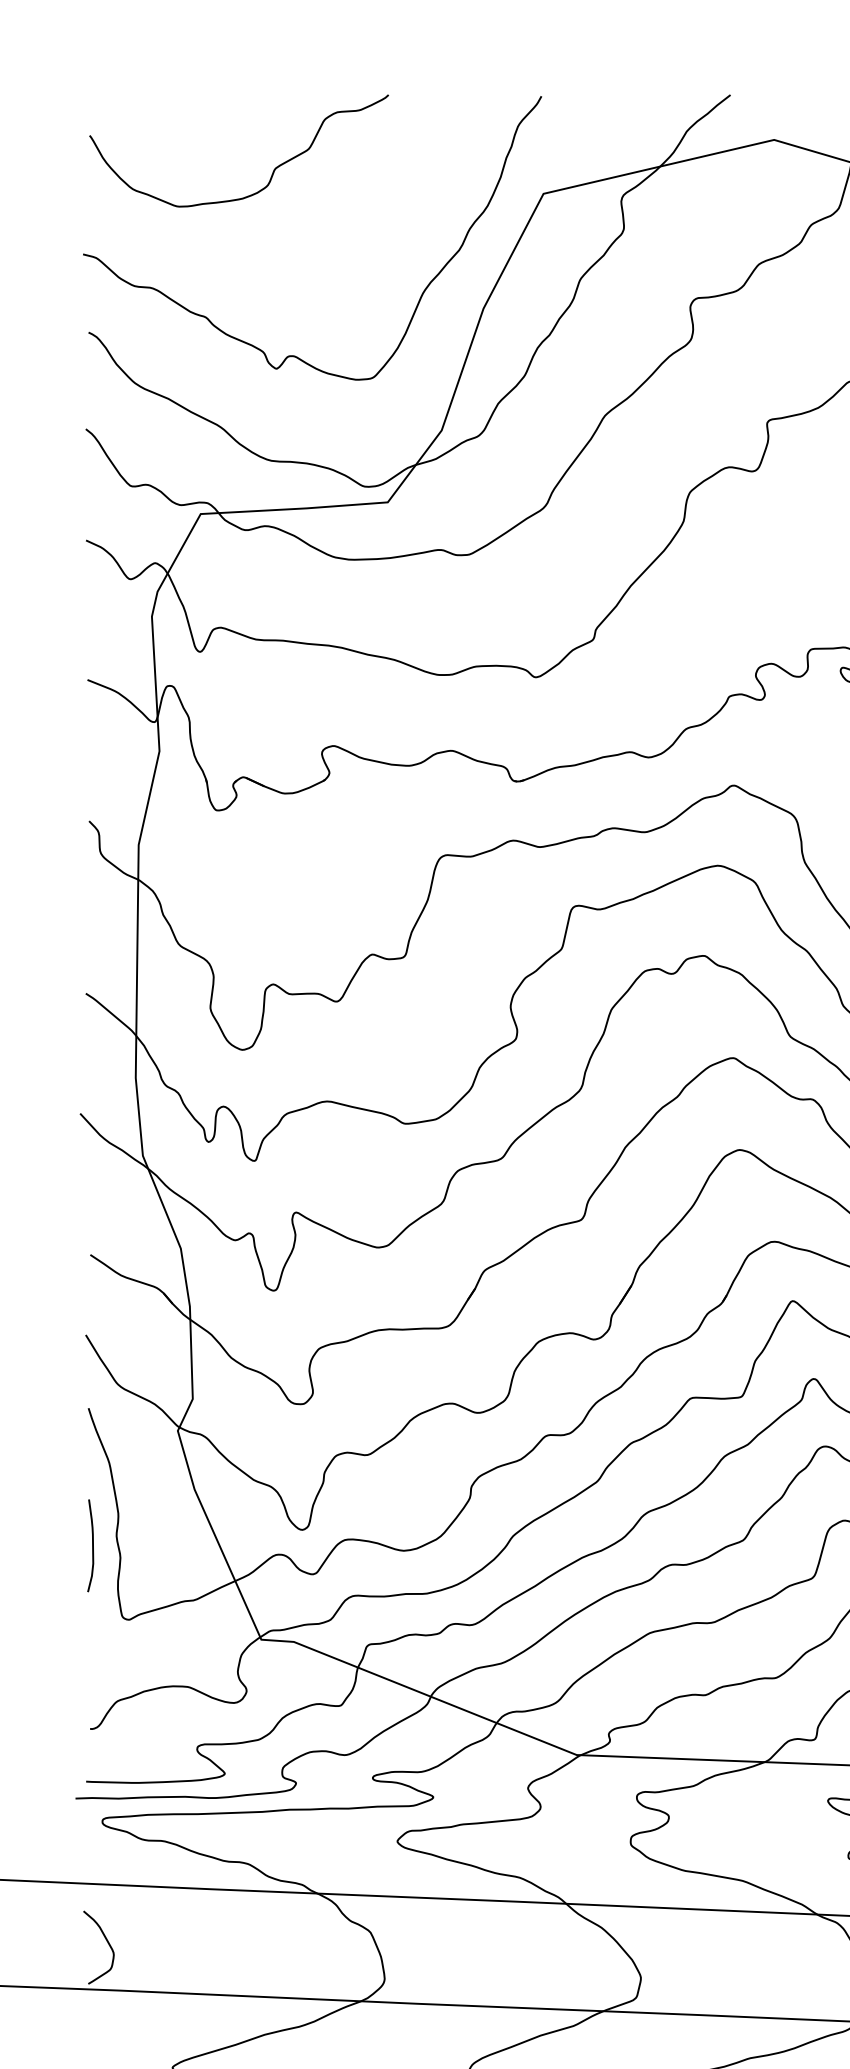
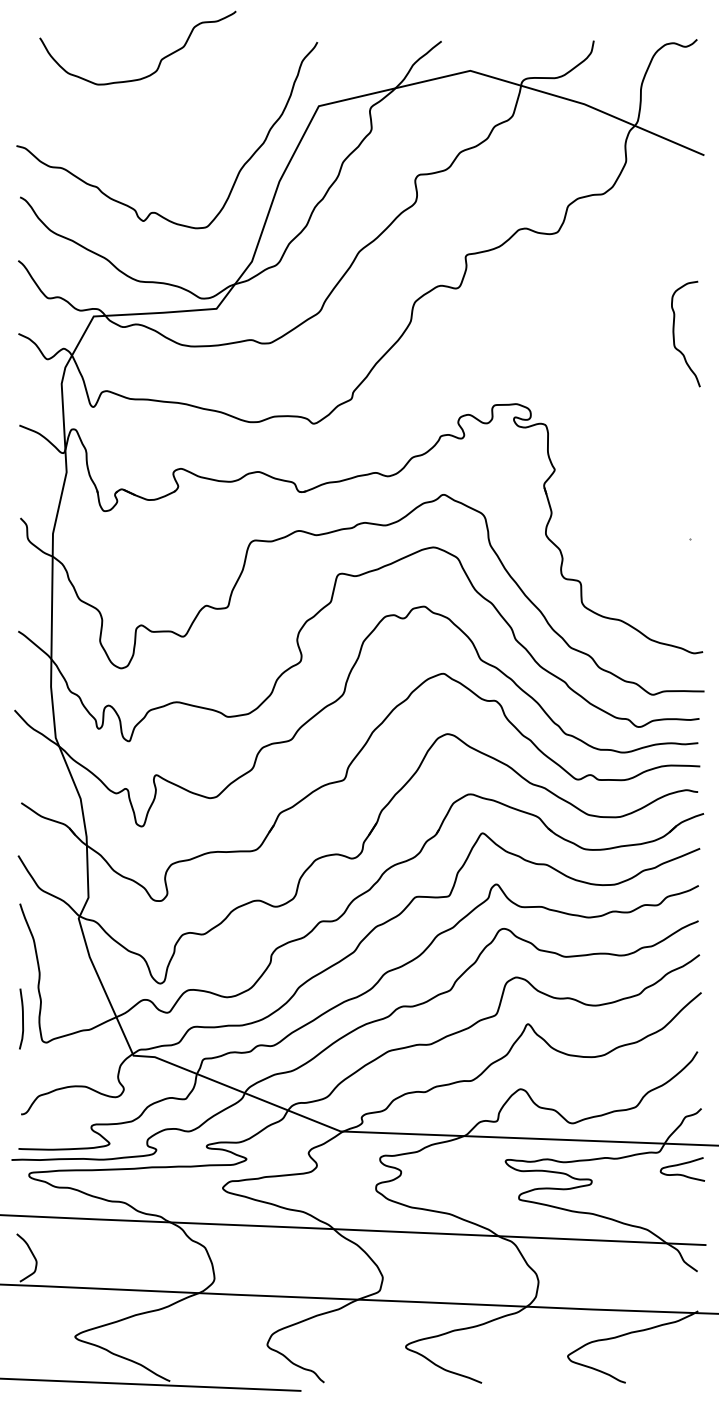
curve: (273, 168) -> (160, 59), moved
curve: (92, 1544) -> (22, 1018), moved

